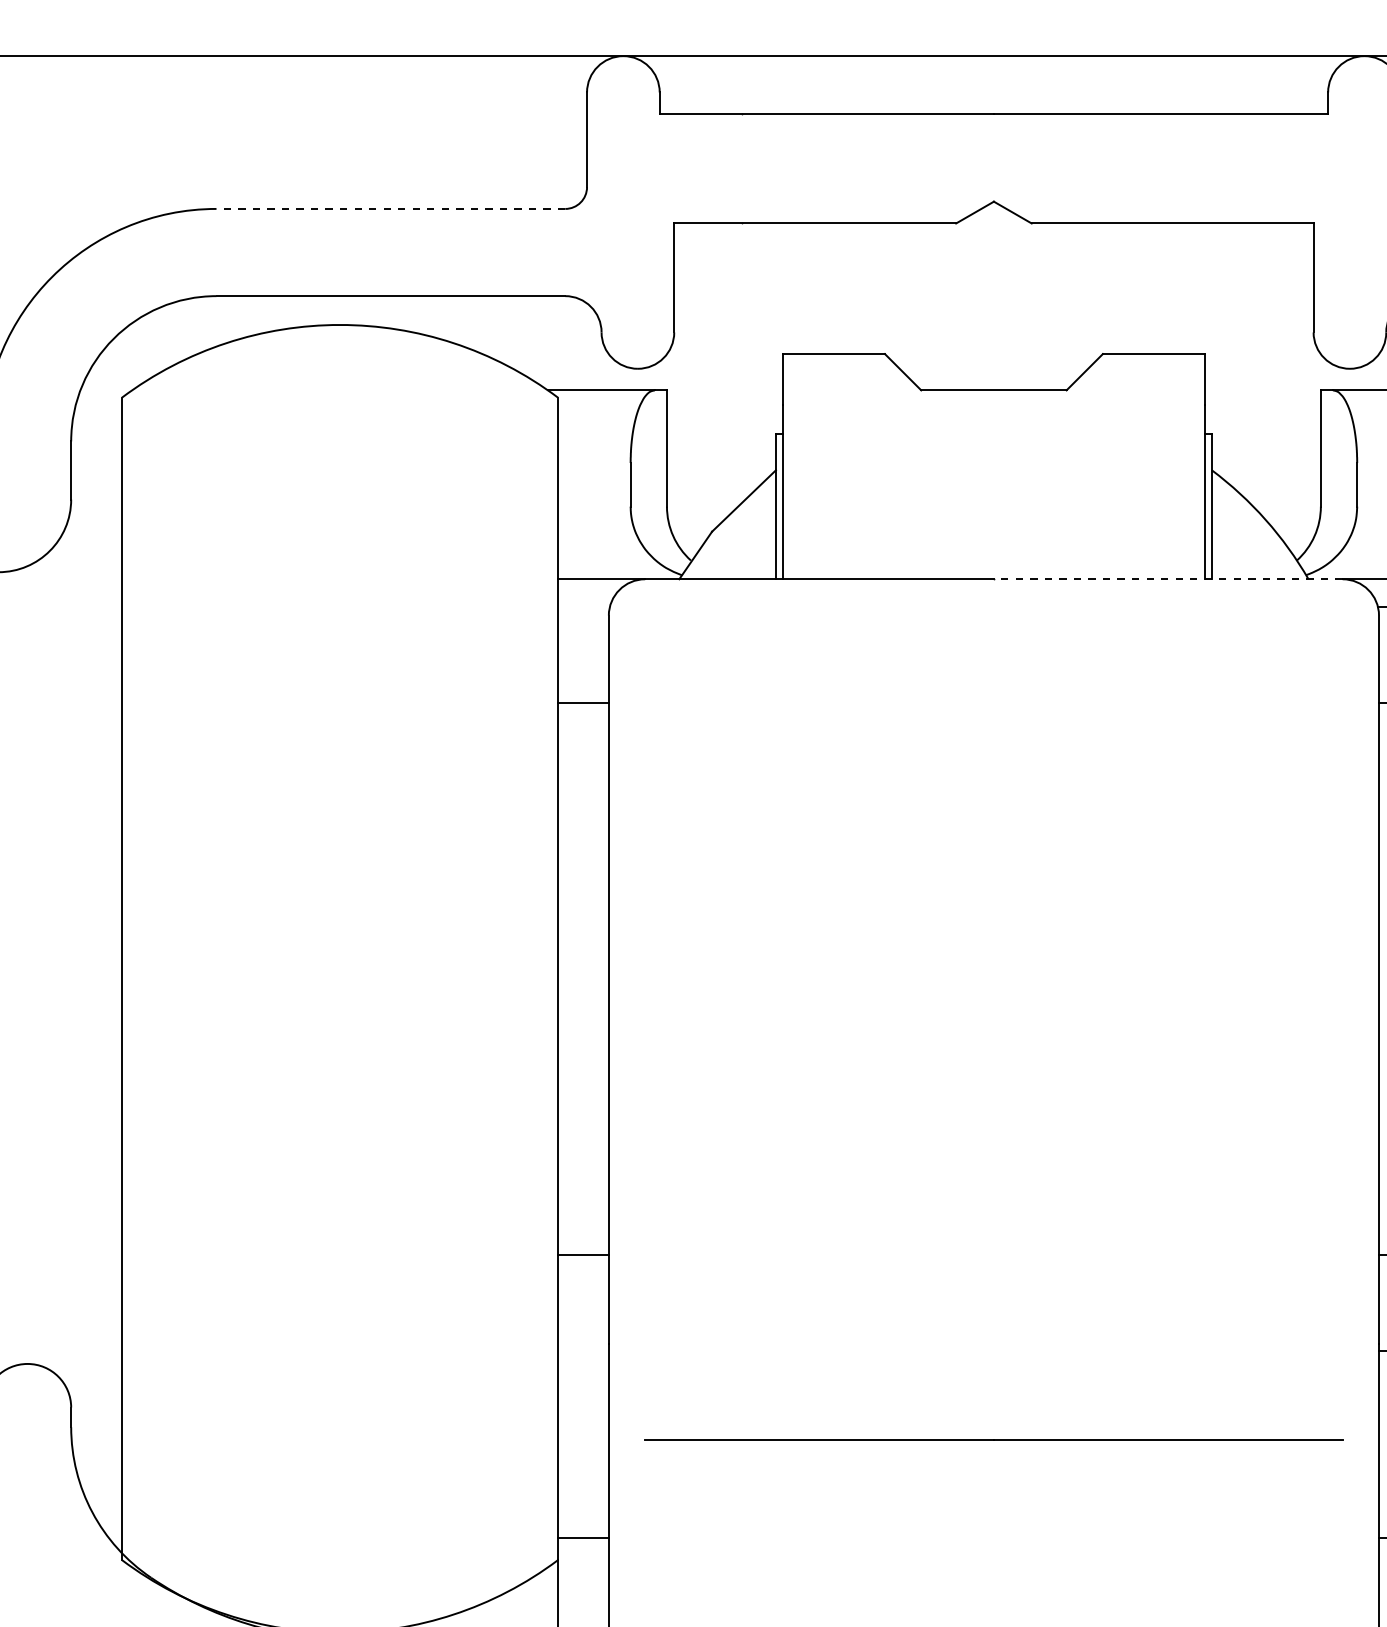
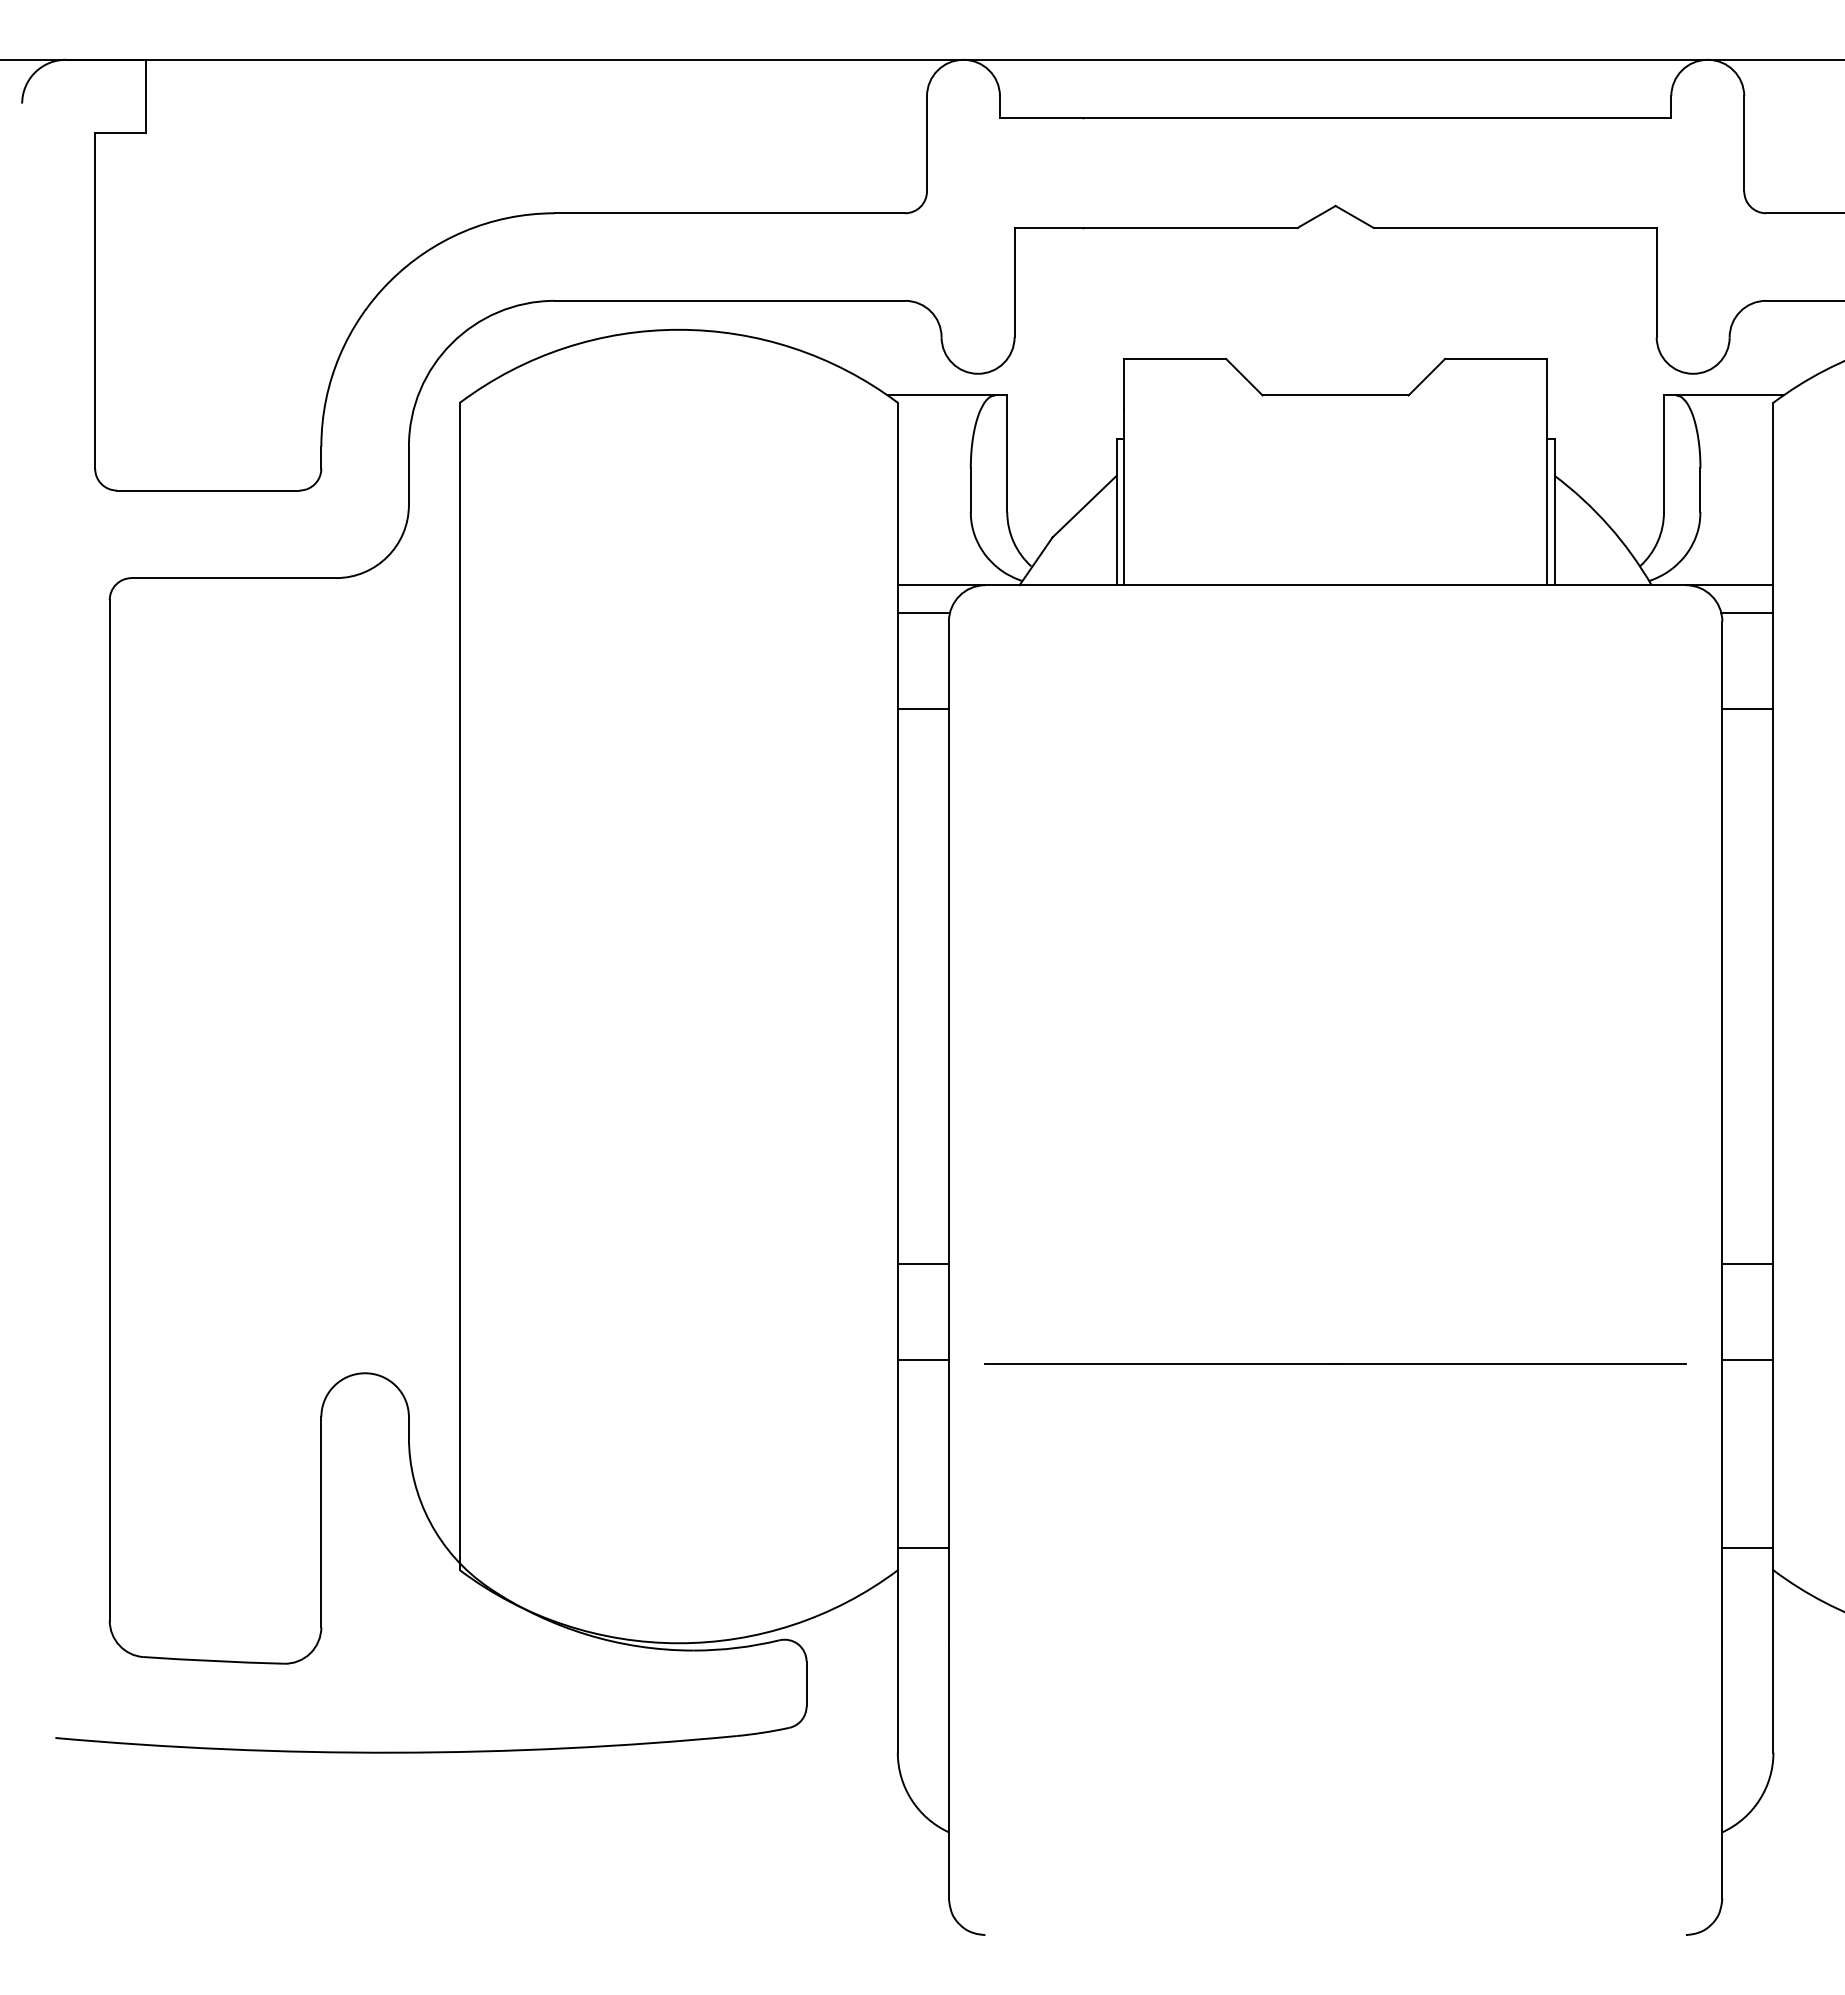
line: (390, 209) -> (729, 213), dashed -> solid
line: (1168, 579) -> (1510, 585), dashed -> solid
line: (583, 606) -> (923, 612), added
line: (582, 1351) -> (922, 1360), added
line: (993, 1438) -> (1335, 1363), moved

